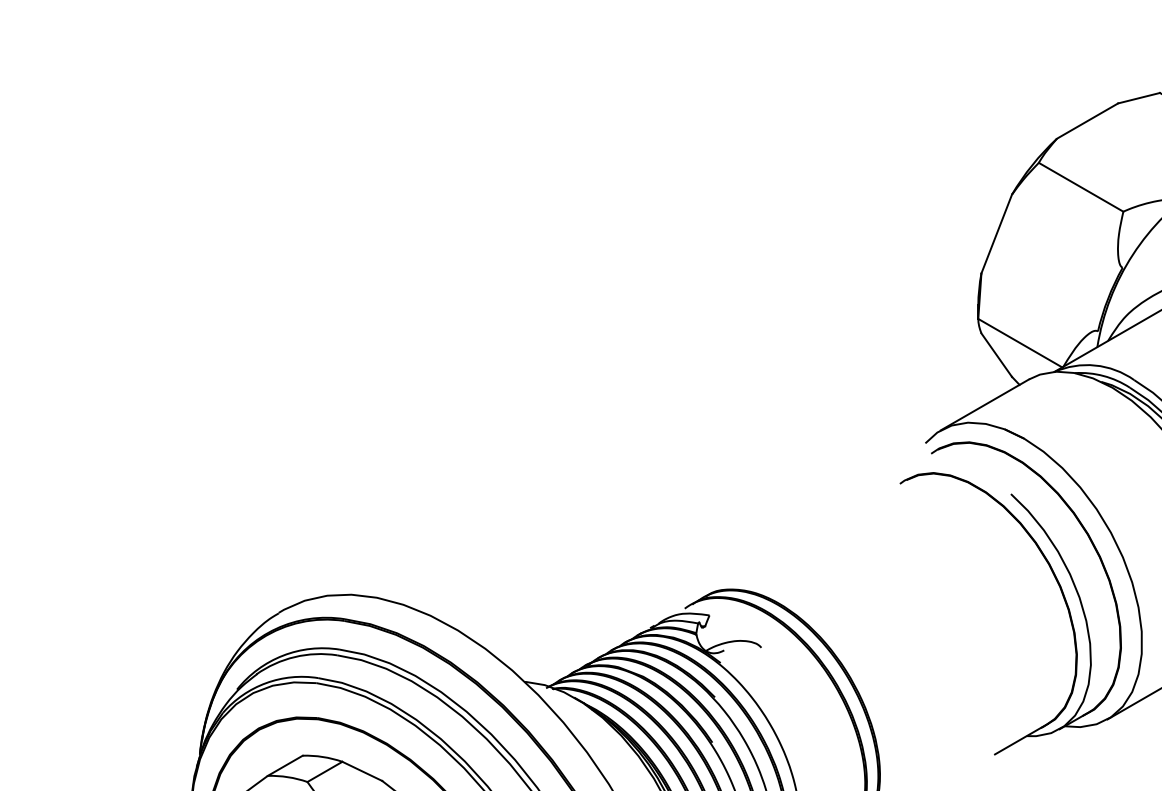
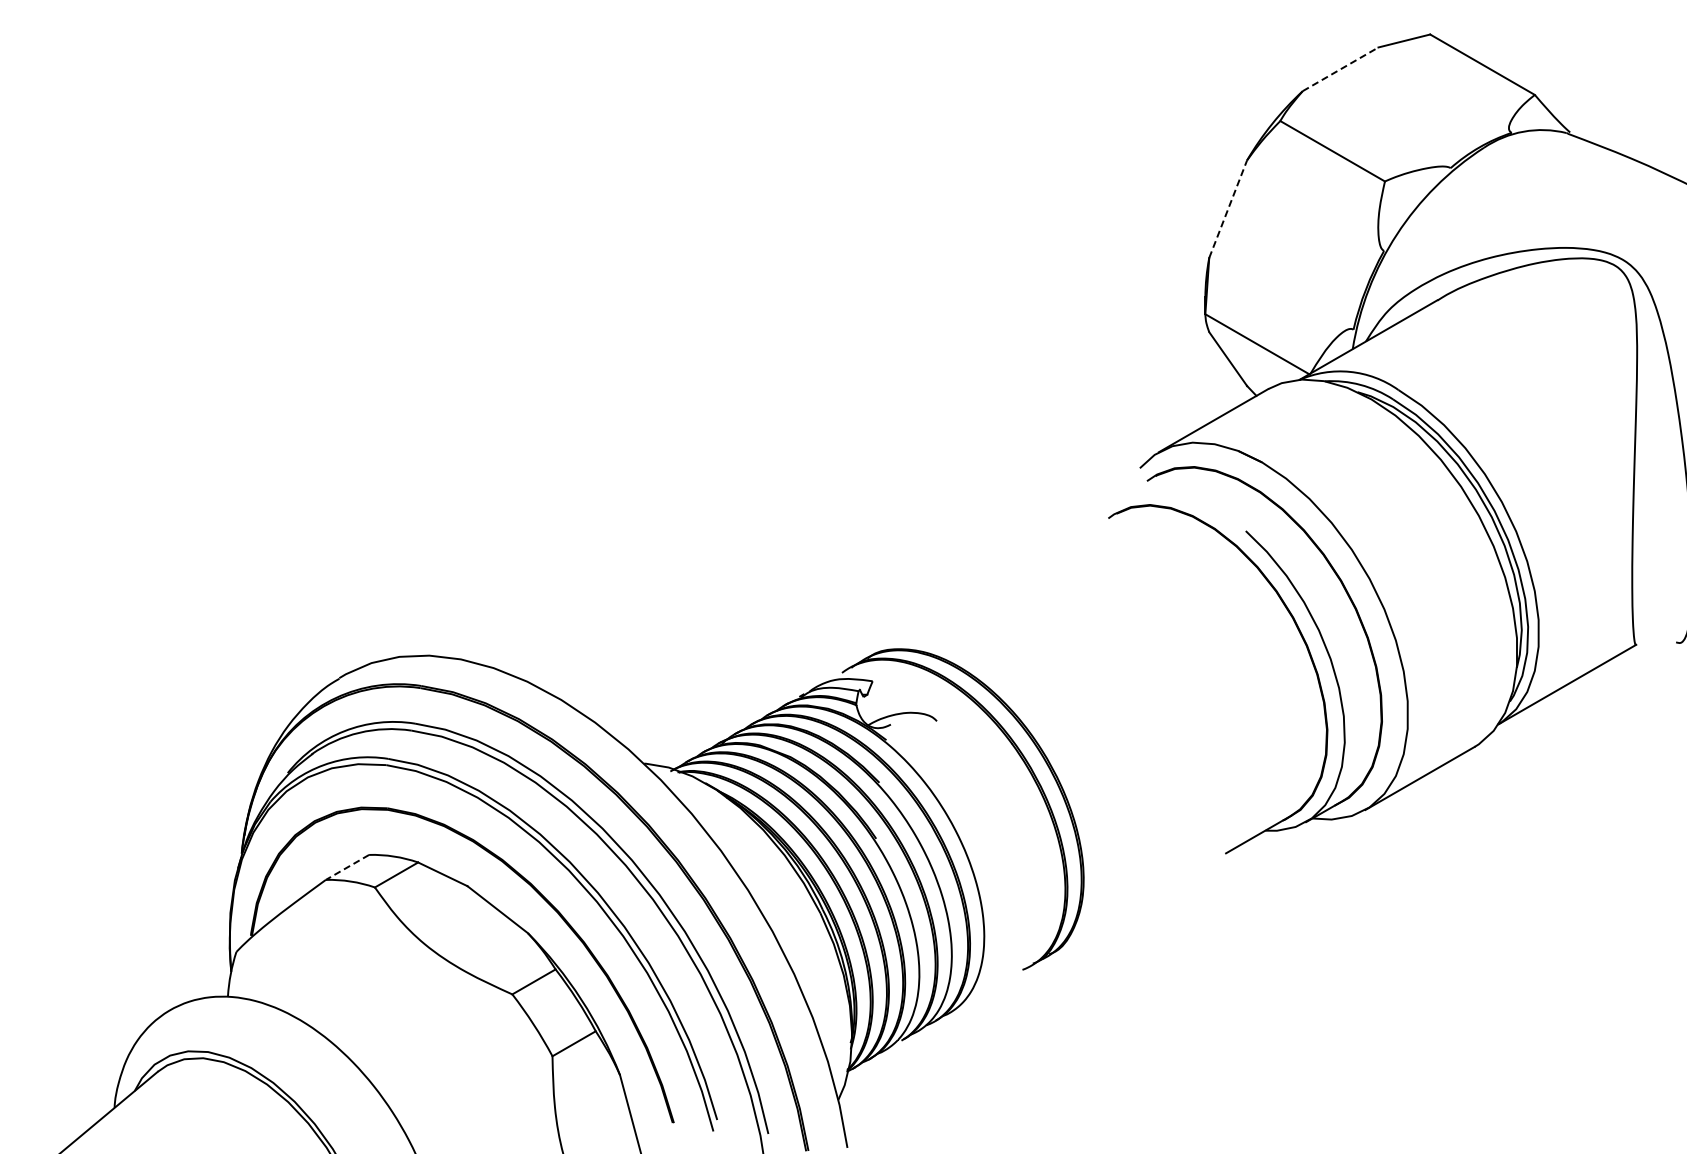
line: (1087, 121) -> (1340, 69), solid -> dashed
line: (996, 233) -> (1228, 208), solid -> dashed
line: (285, 765) -> (347, 867), solid -> dashed

